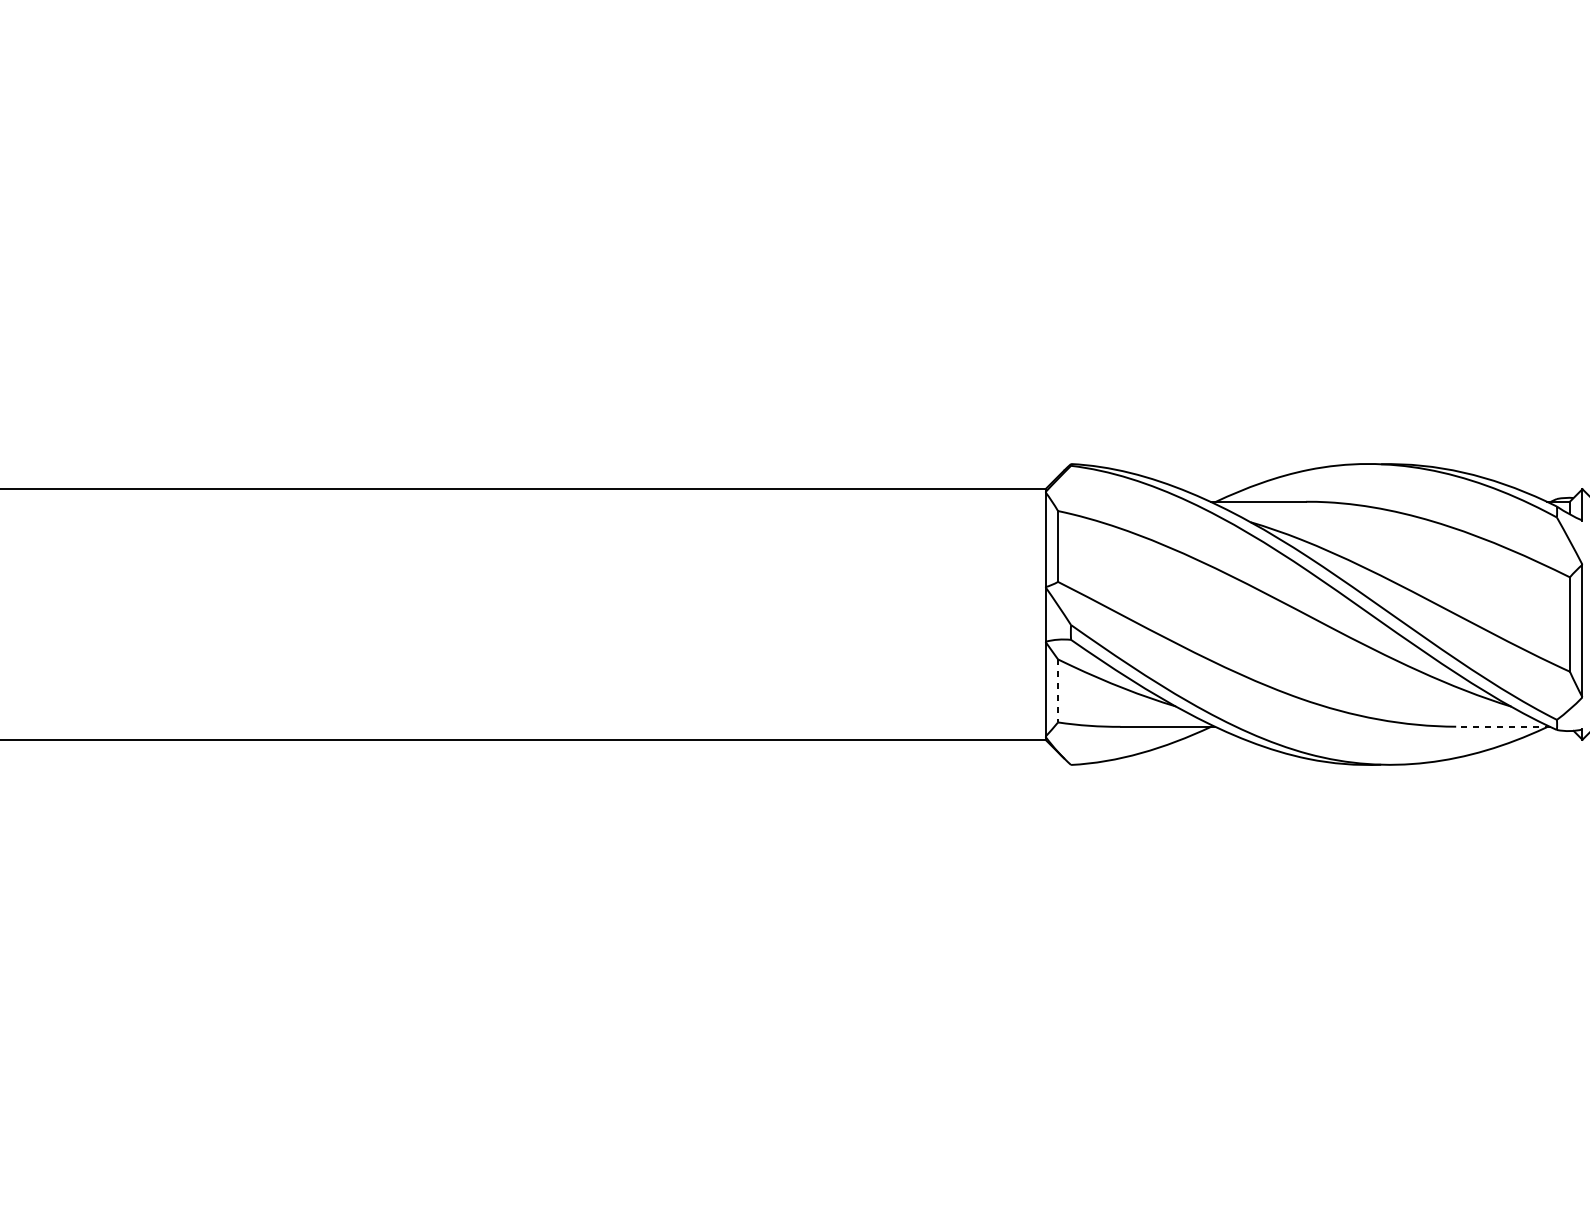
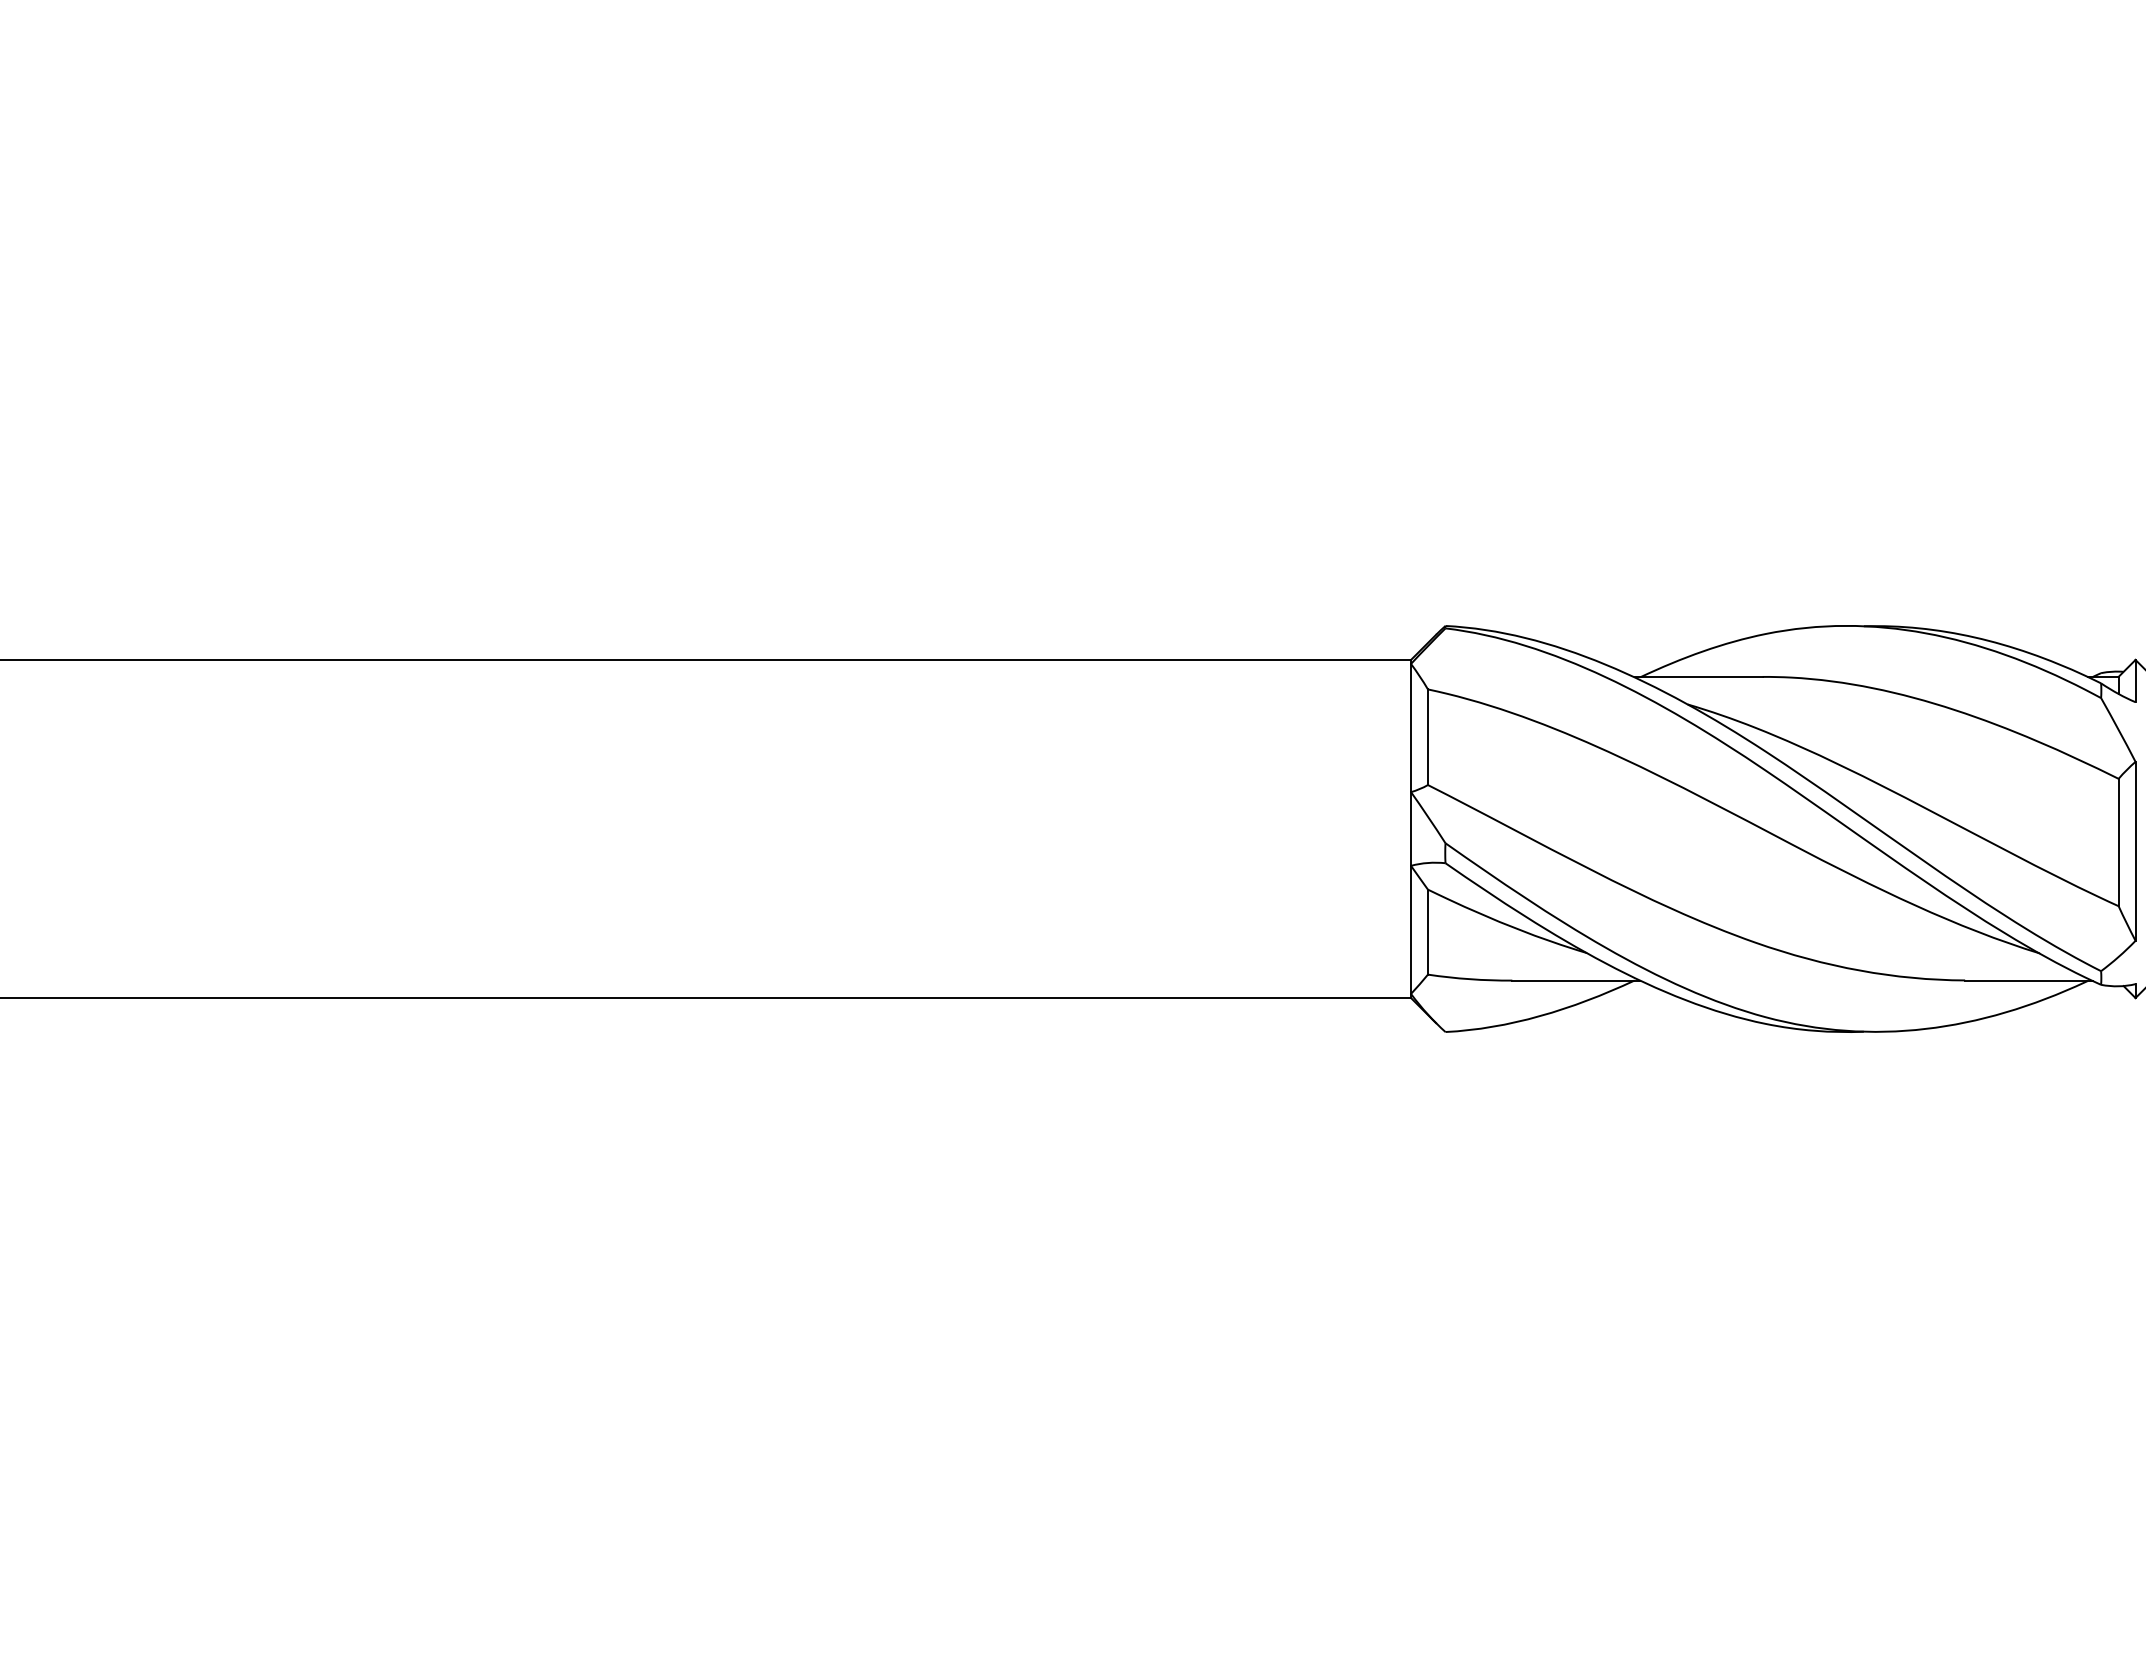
line: (1057, 691) -> (1427, 932), dashed -> solid
line: (1503, 727) -> (2029, 981), dashed -> solid

